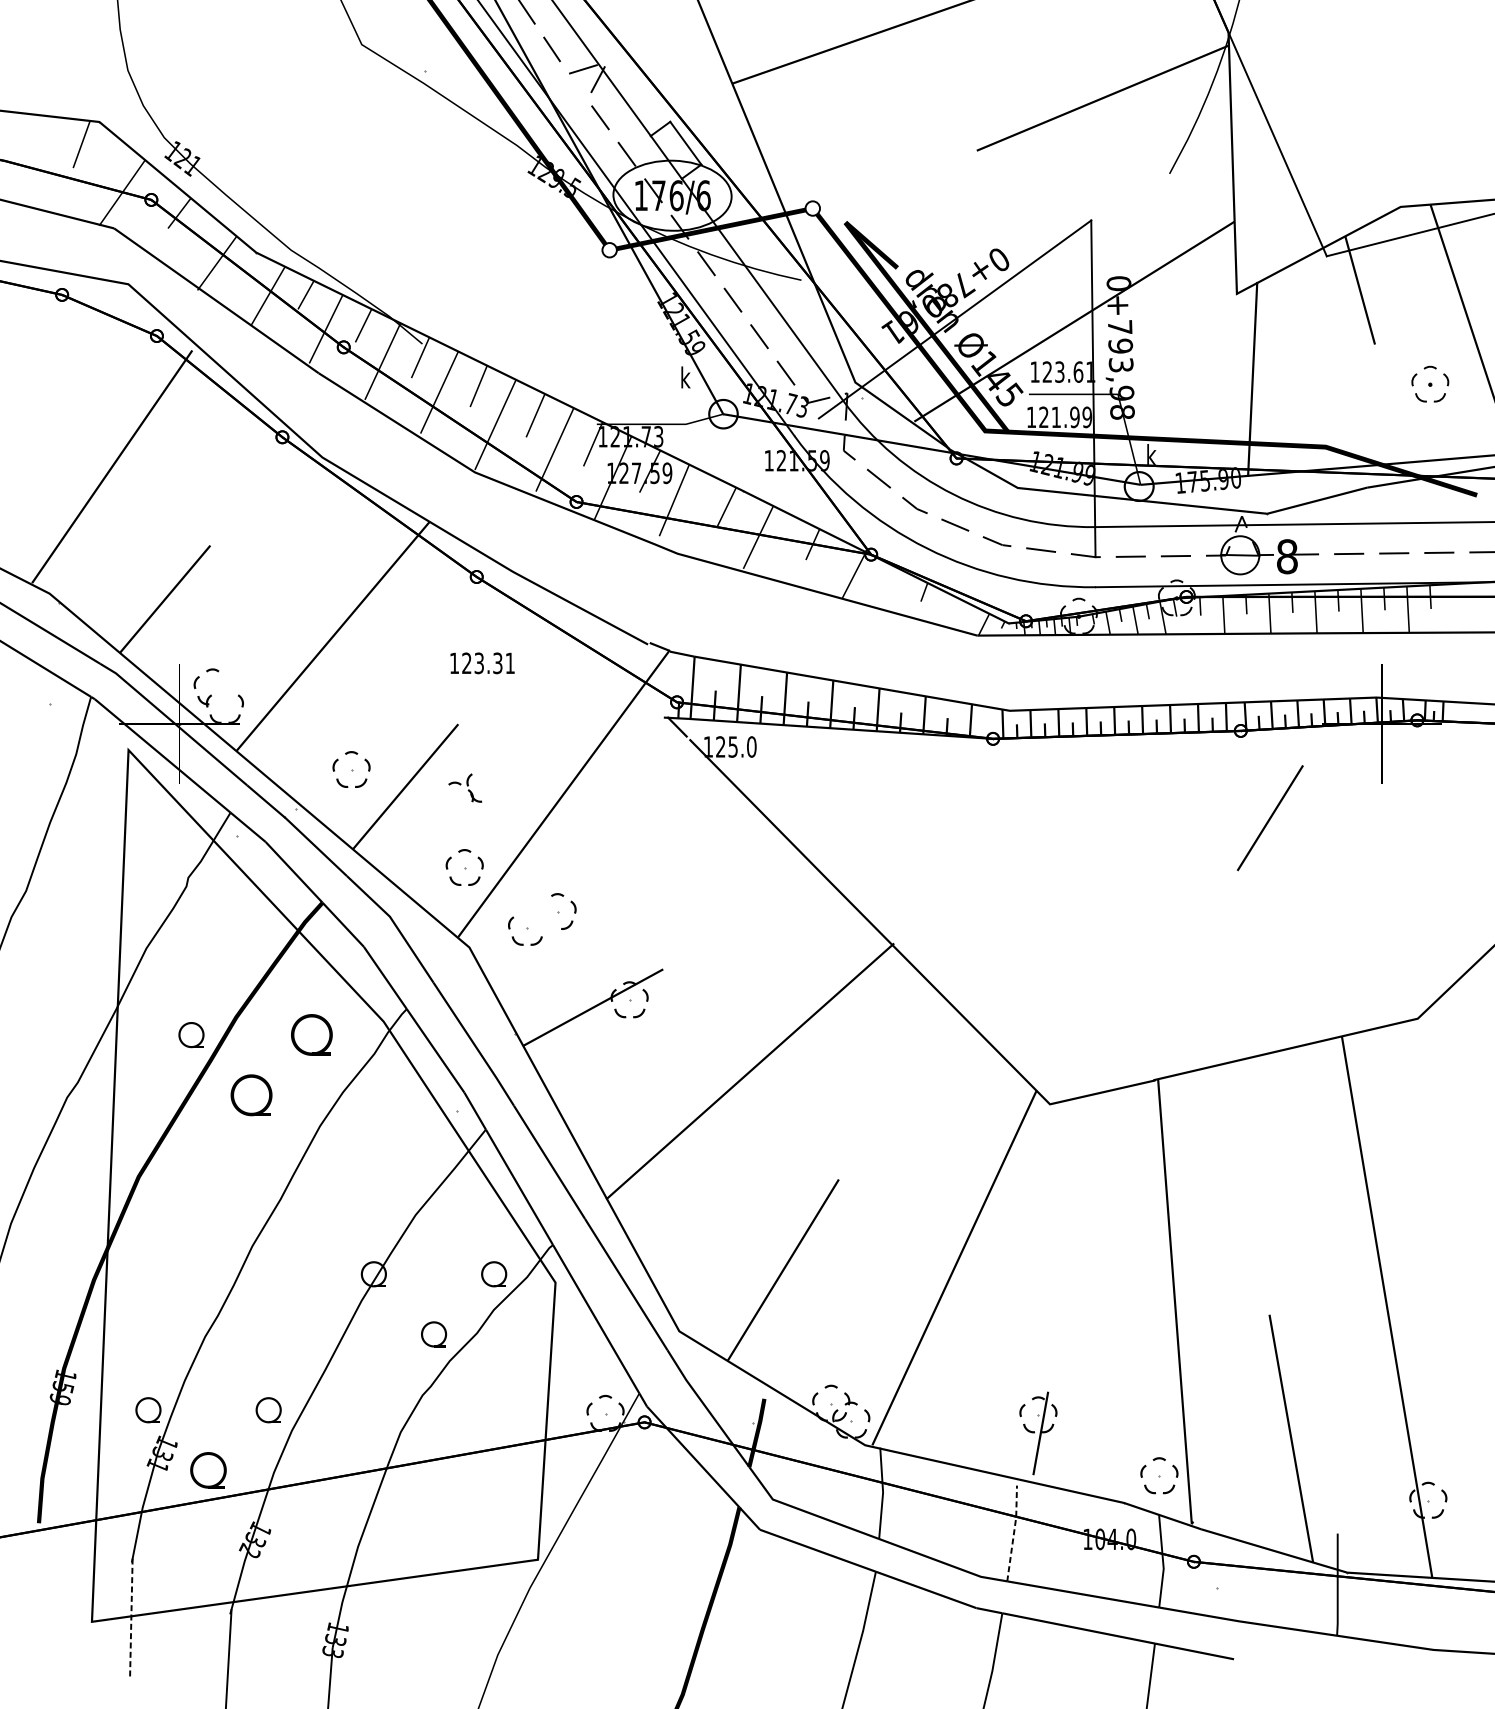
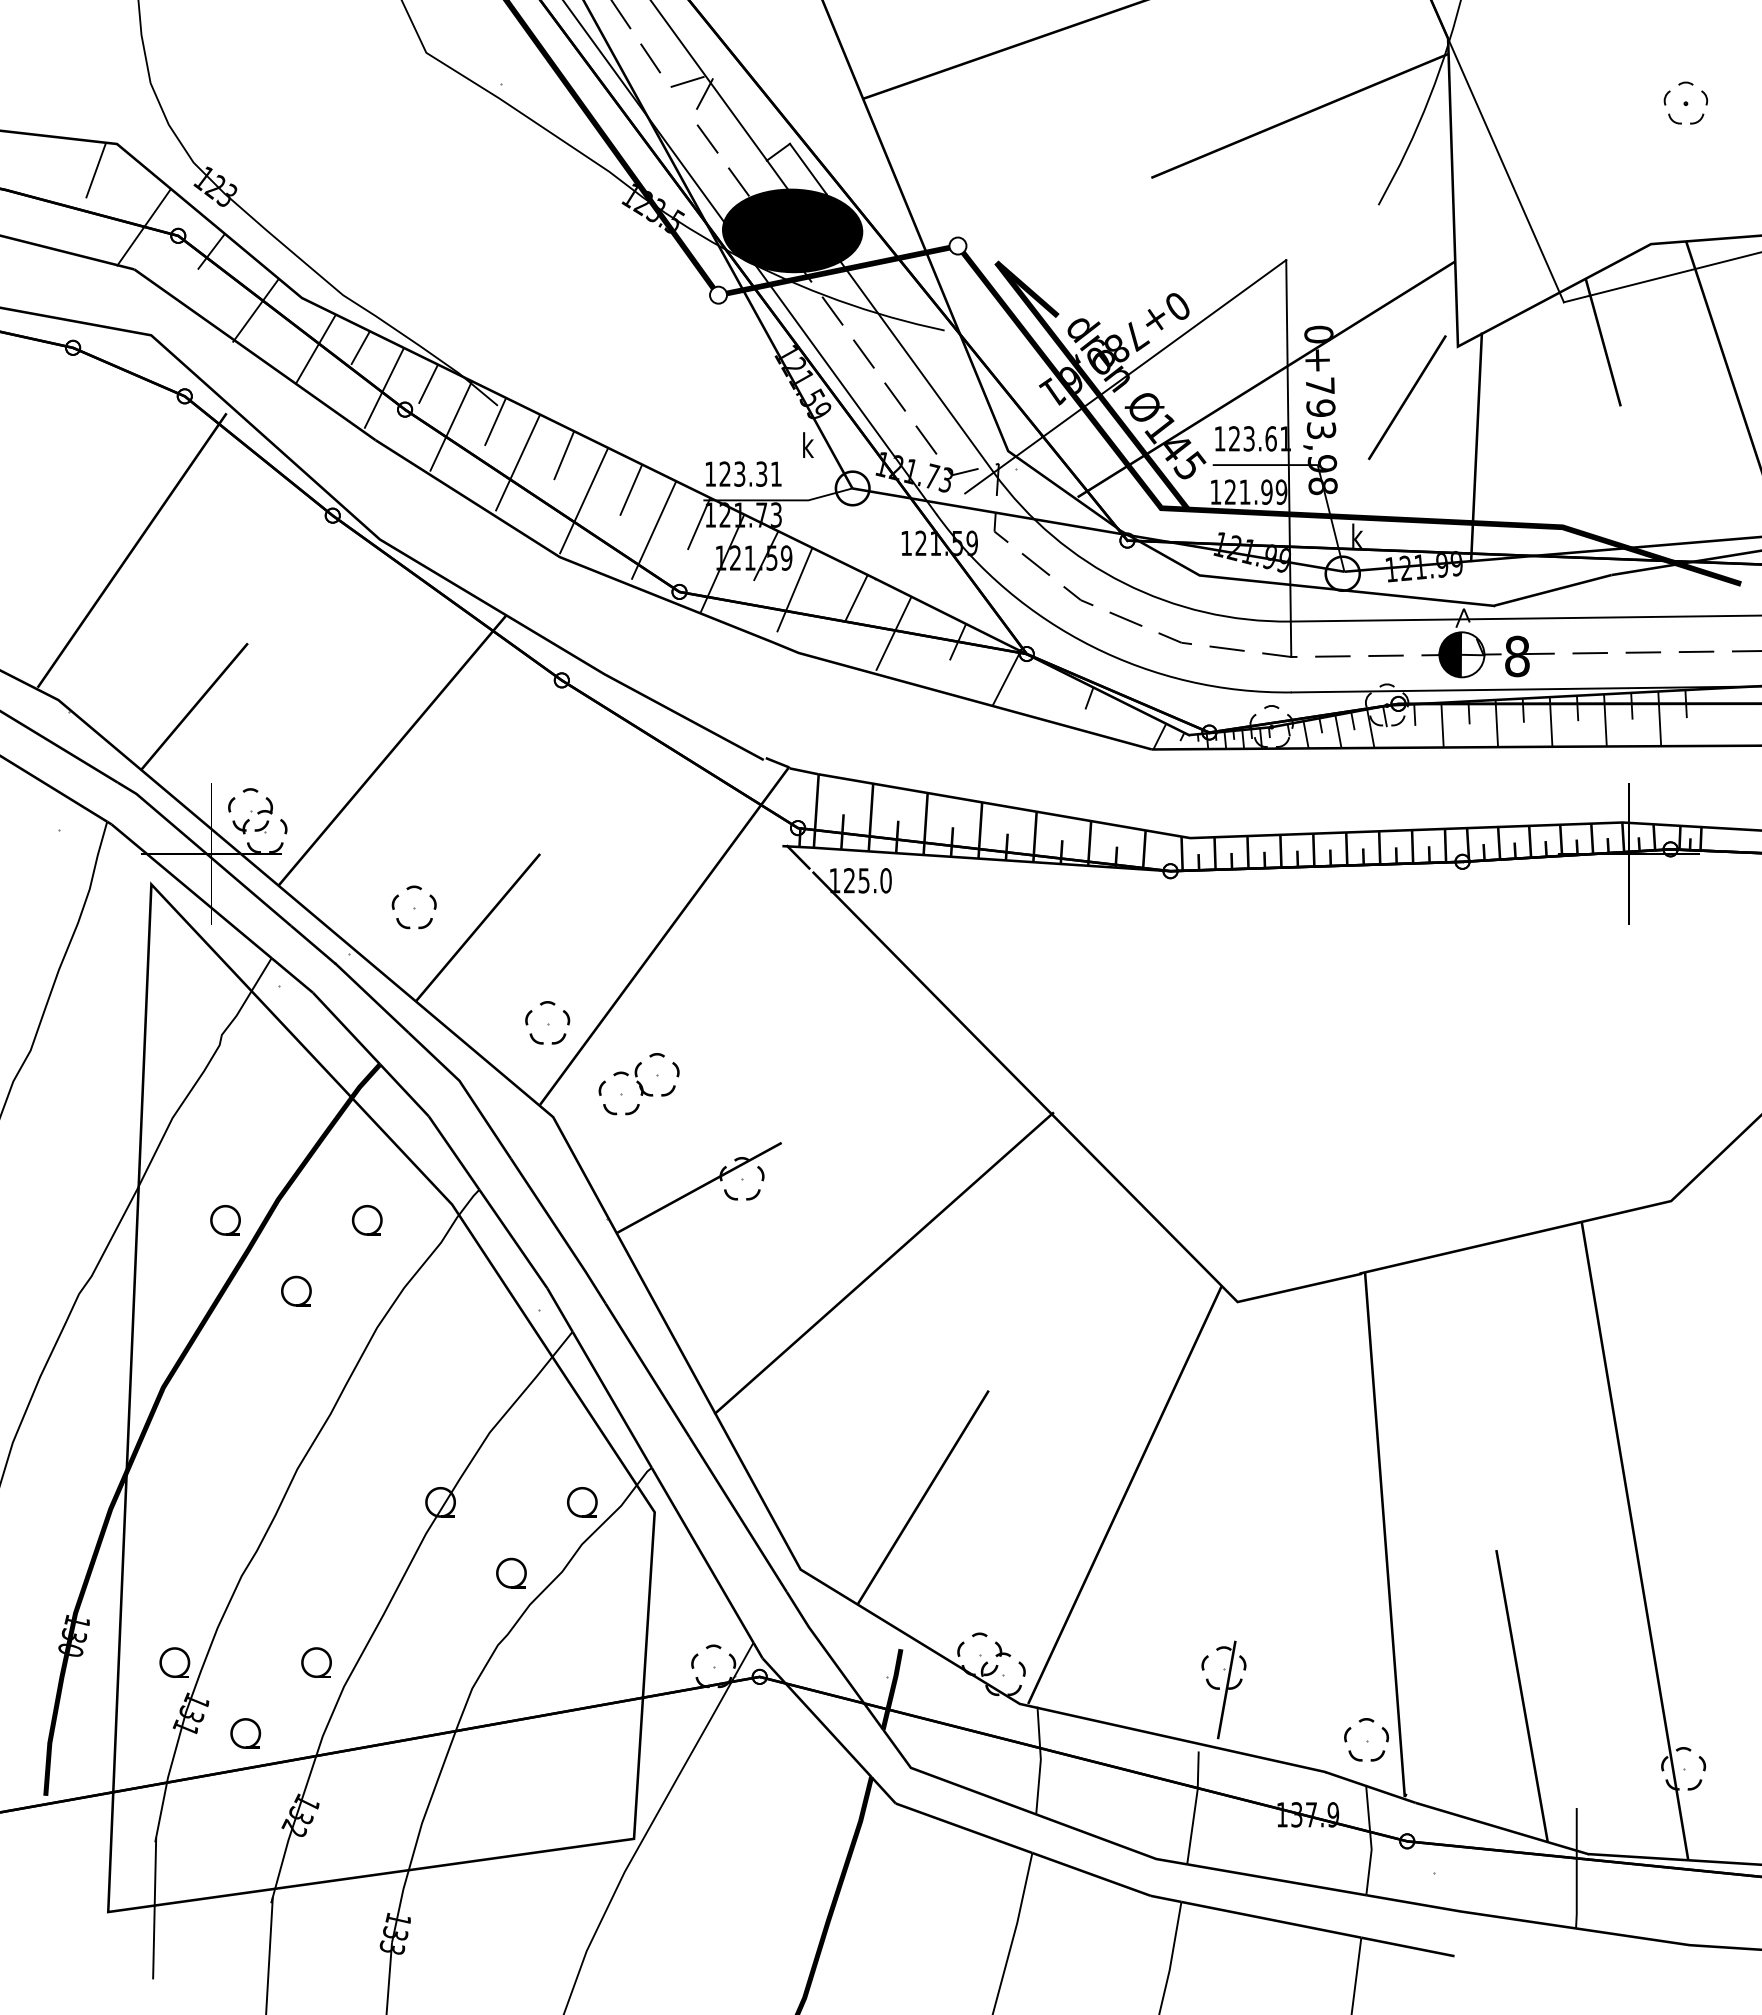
text: (192, 165) -> (226, 195), 121 -> 123
text: (556, 178) -> (655, 210), 129.5 -> 123.5
fill: (672, 195) -> (792, 230), added
part: (1429, 383) -> (1685, 102), moved
text: (635, 472) -> (749, 557), 127.59 -> 121.59
text: (1213, 481) -> (1430, 567), 175.90 -> 121.99
fill: (1230, 555) -> (1450, 654), added
text: (482, 662) -> (743, 473), moved
part: (221, 691) -> (261, 815), added
part: (465, 788) -> (633, 1079), moved
line: (1270, 818) -> (1407, 397), moved
part: (311, 1035) -> (366, 1220), size x0.62
part: (251, 1094) -> (296, 1290), size x0.62
text: (61, 1393) -> (72, 1642), 159 -> 130
part: (208, 1470) -> (245, 1733), size x0.71
line: (1014, 1533) -> (1195, 1807), dashed -> solid
text: (1116, 1539) -> (1315, 1814), 104.0 -> 137.9
line: (131, 1618) -> (154, 1908), dashed -> solid

